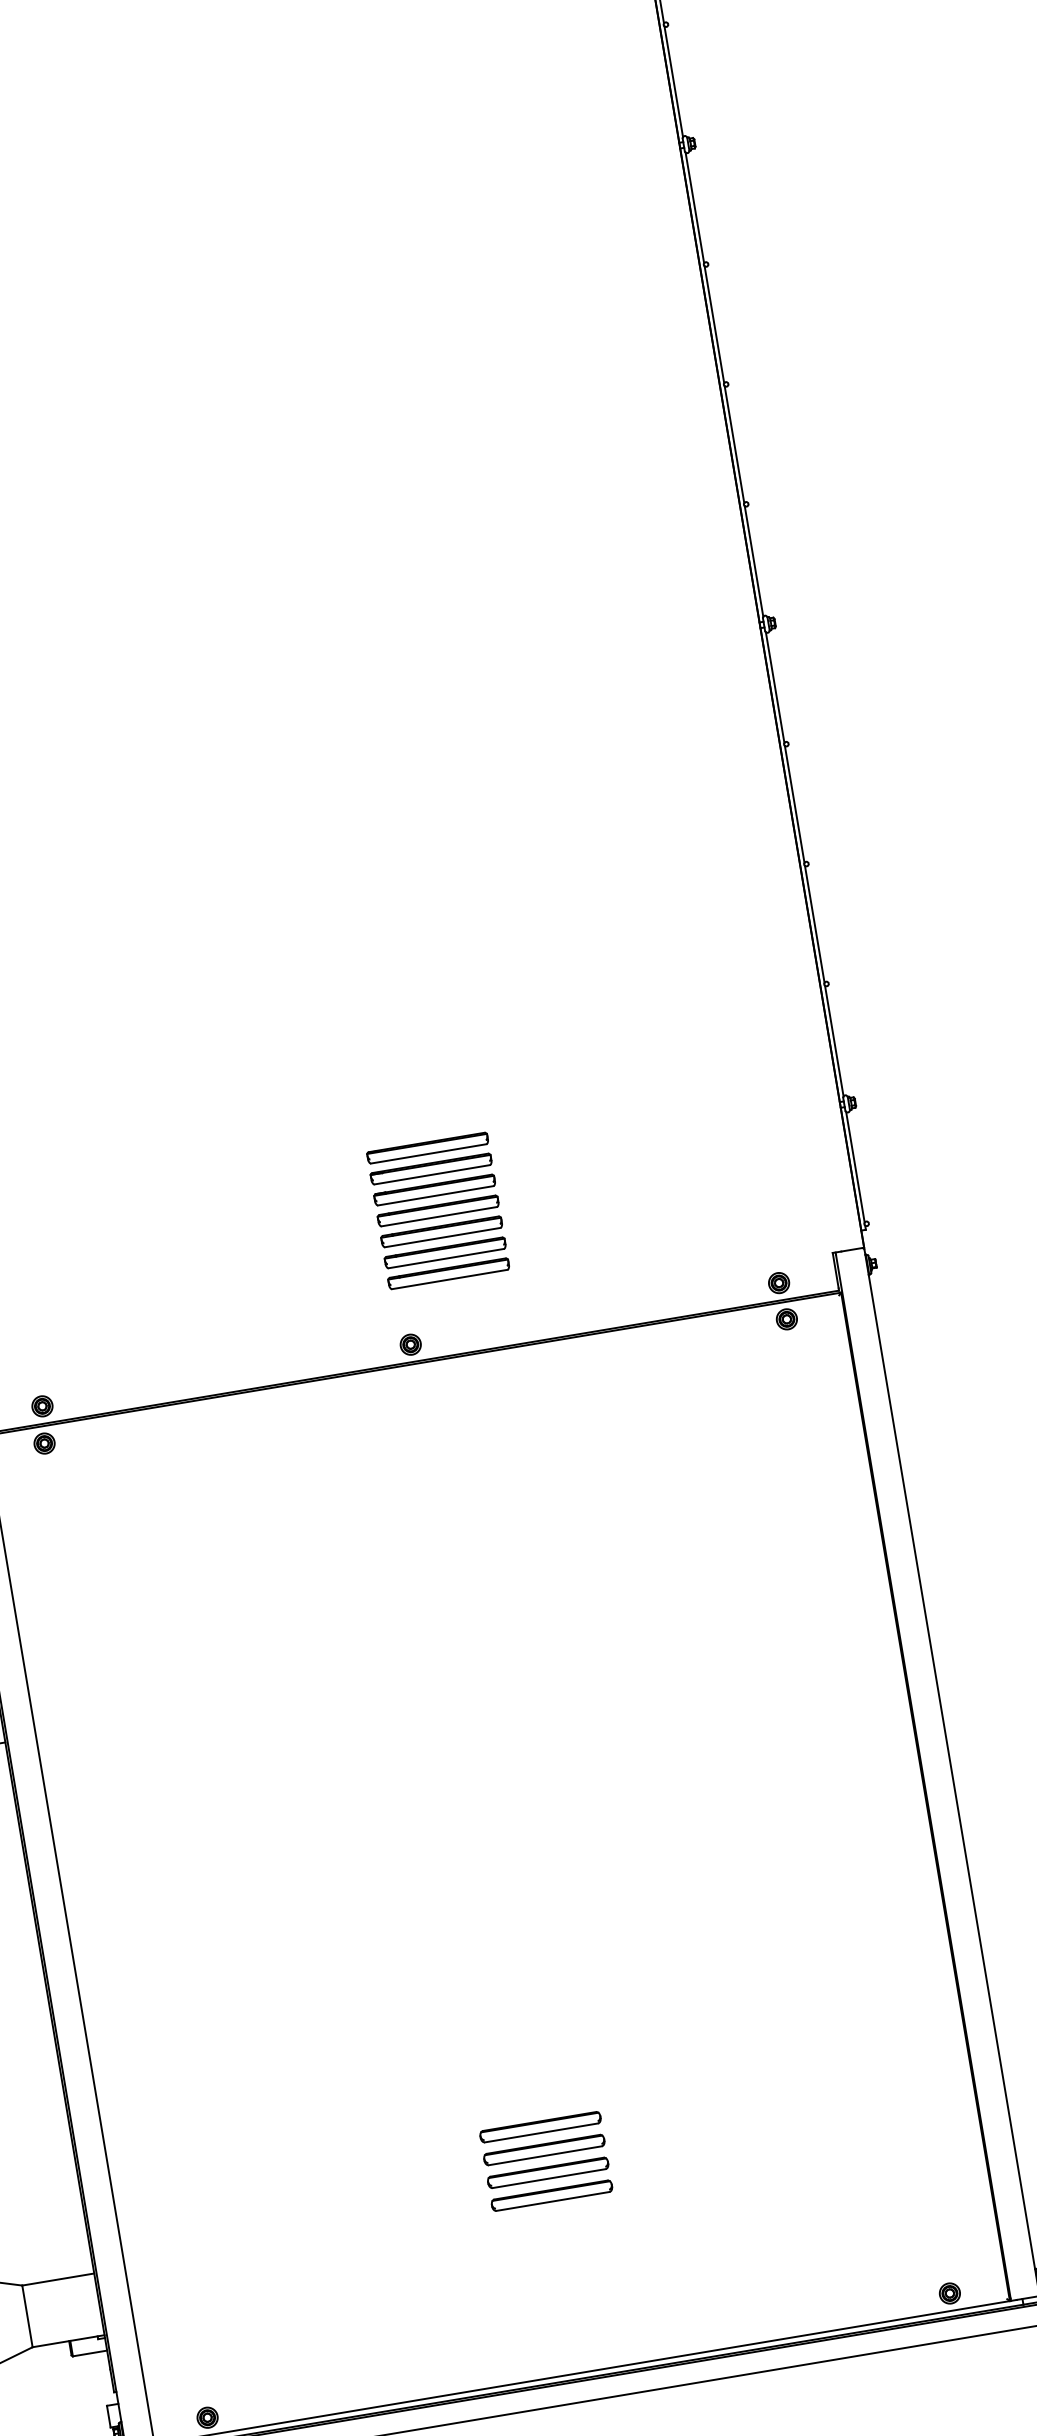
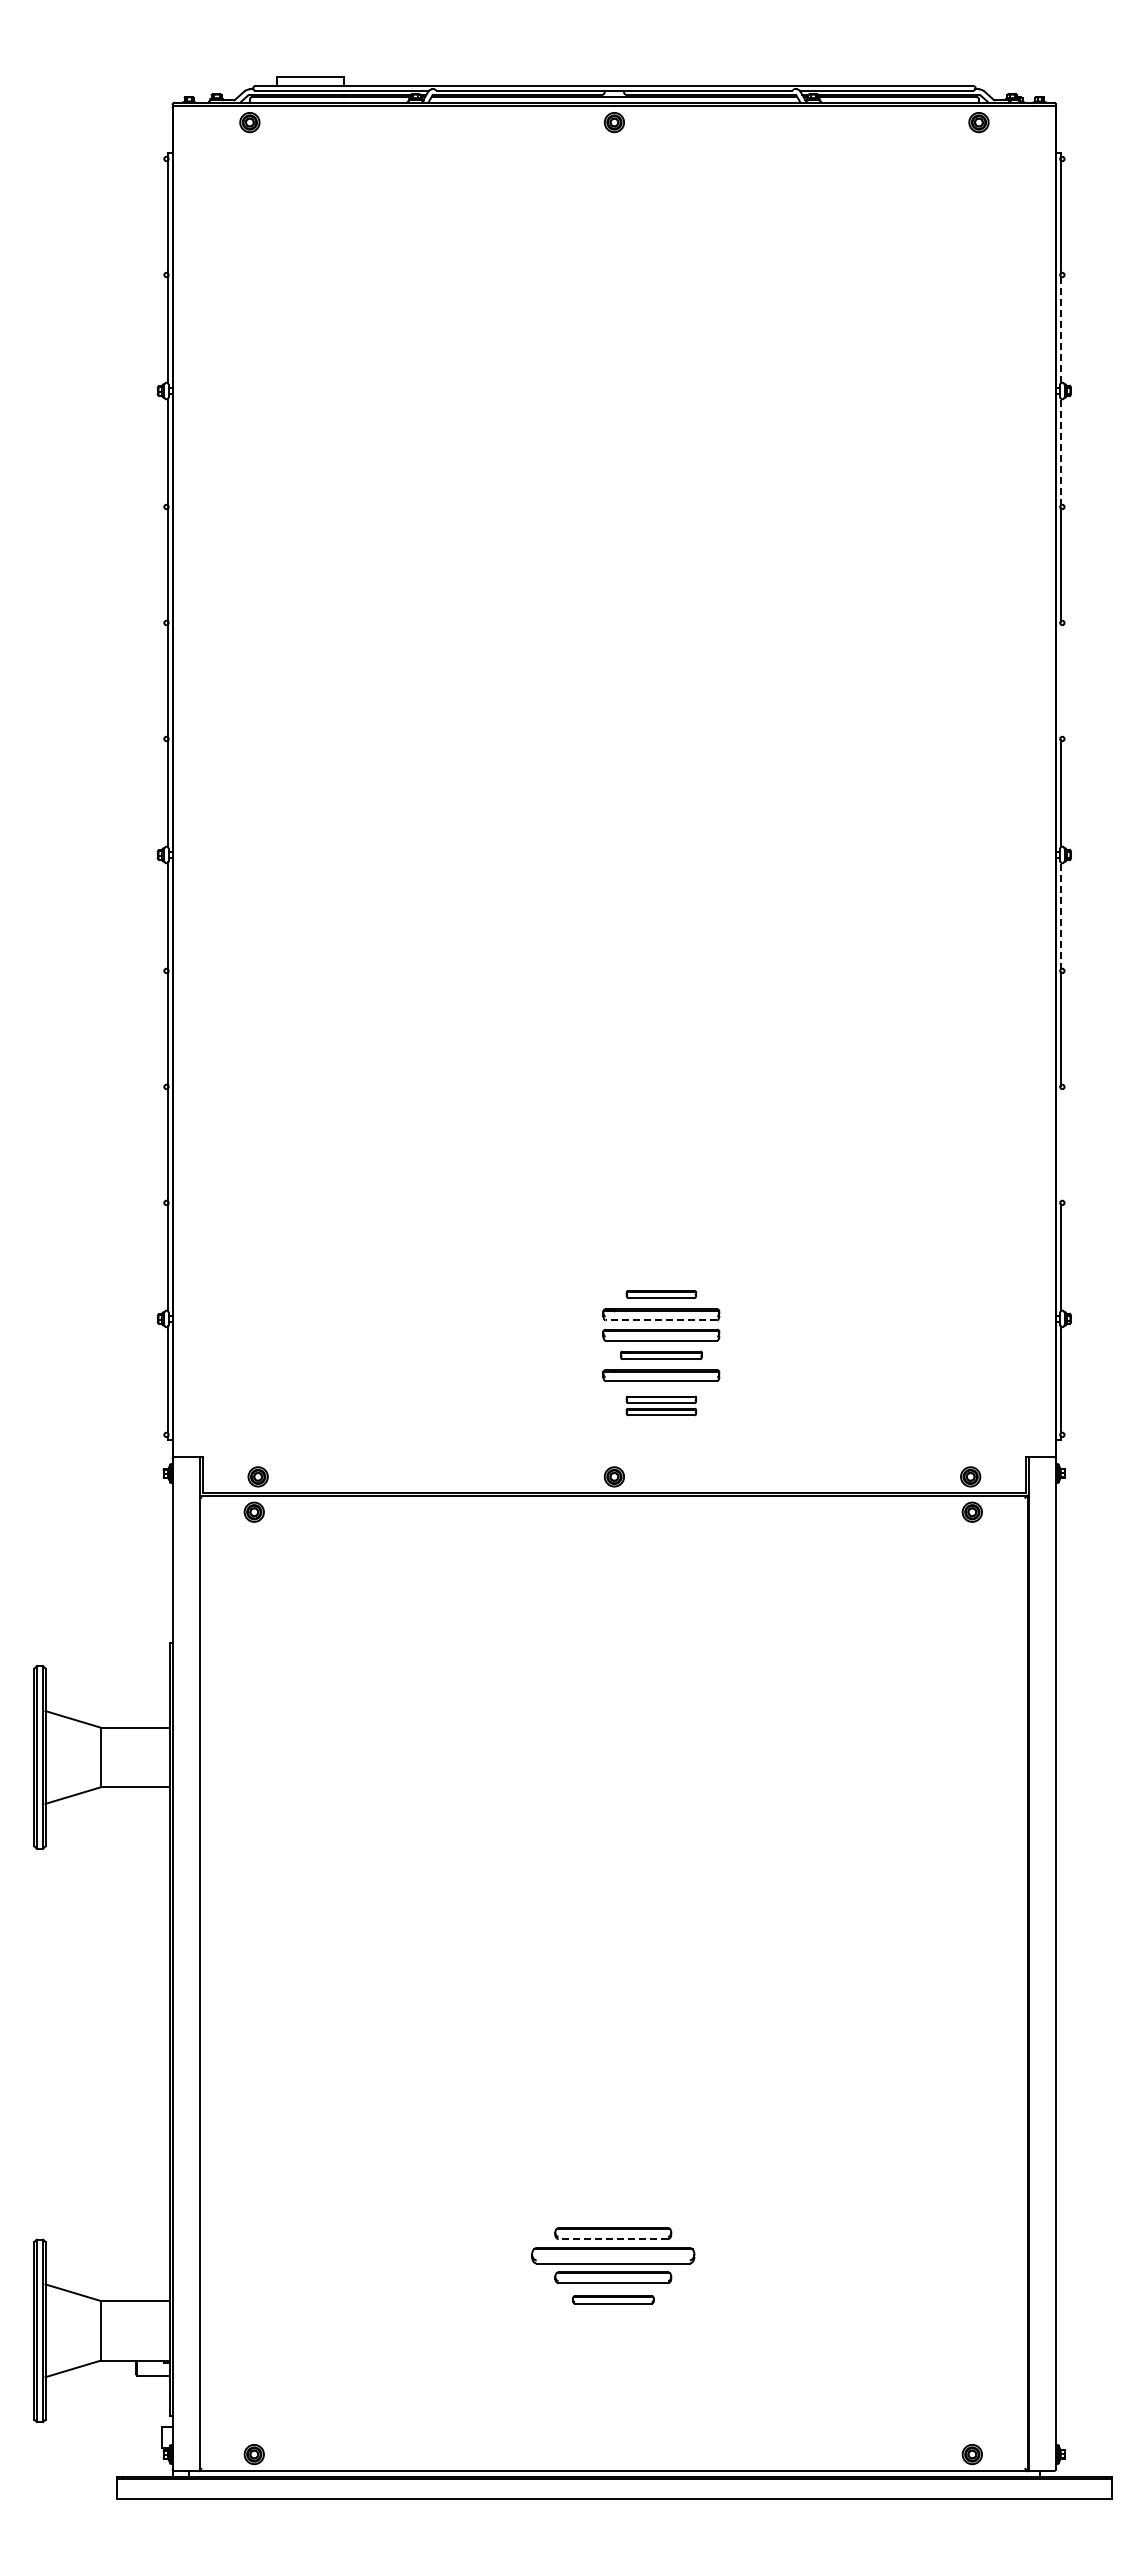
line: (673, 81) -> (1060, 329), solid -> dashed
line: (694, 208) -> (1060, 452), solid -> dashed
line: (734, 444) -> (1060, 680), removed
line: (775, 688) -> (1060, 916), solid -> dashed
line: (814, 923) -> (1060, 1144), removed
part: (427, 1148) -> (661, 1294), size x0.6
line: (432, 1174) -> (661, 1320), solid -> dashed
part: (438, 1211) -> (661, 1355), size x0.7
part: (447, 1262) -> (661, 1405), size x0.6
line: (541, 2133) -> (613, 2239), solid -> dashed
part: (544, 2149) -> (613, 2255), size x1.4
part: (552, 2195) -> (613, 2299), size x0.7

